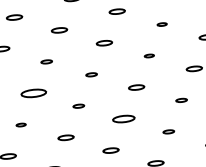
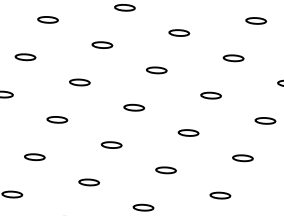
part: (162, 24) -> (233, 58), size x1.67
part: (148, 56) -> (210, 95), size x1.67
part: (46, 61) -> (79, 82), size x1.43
part: (91, 74) -> (133, 107), size x1.43
part: (33, 93) -> (57, 119), size x0.62
part: (181, 100) -> (242, 158), size x1.43
part: (78, 105) -> (111, 144), size x1.43
part: (123, 119) -> (165, 170), size x0.71
part: (20, 125) -> (34, 157), size x1.67
part: (168, 131) -> (220, 195), size x1.43

